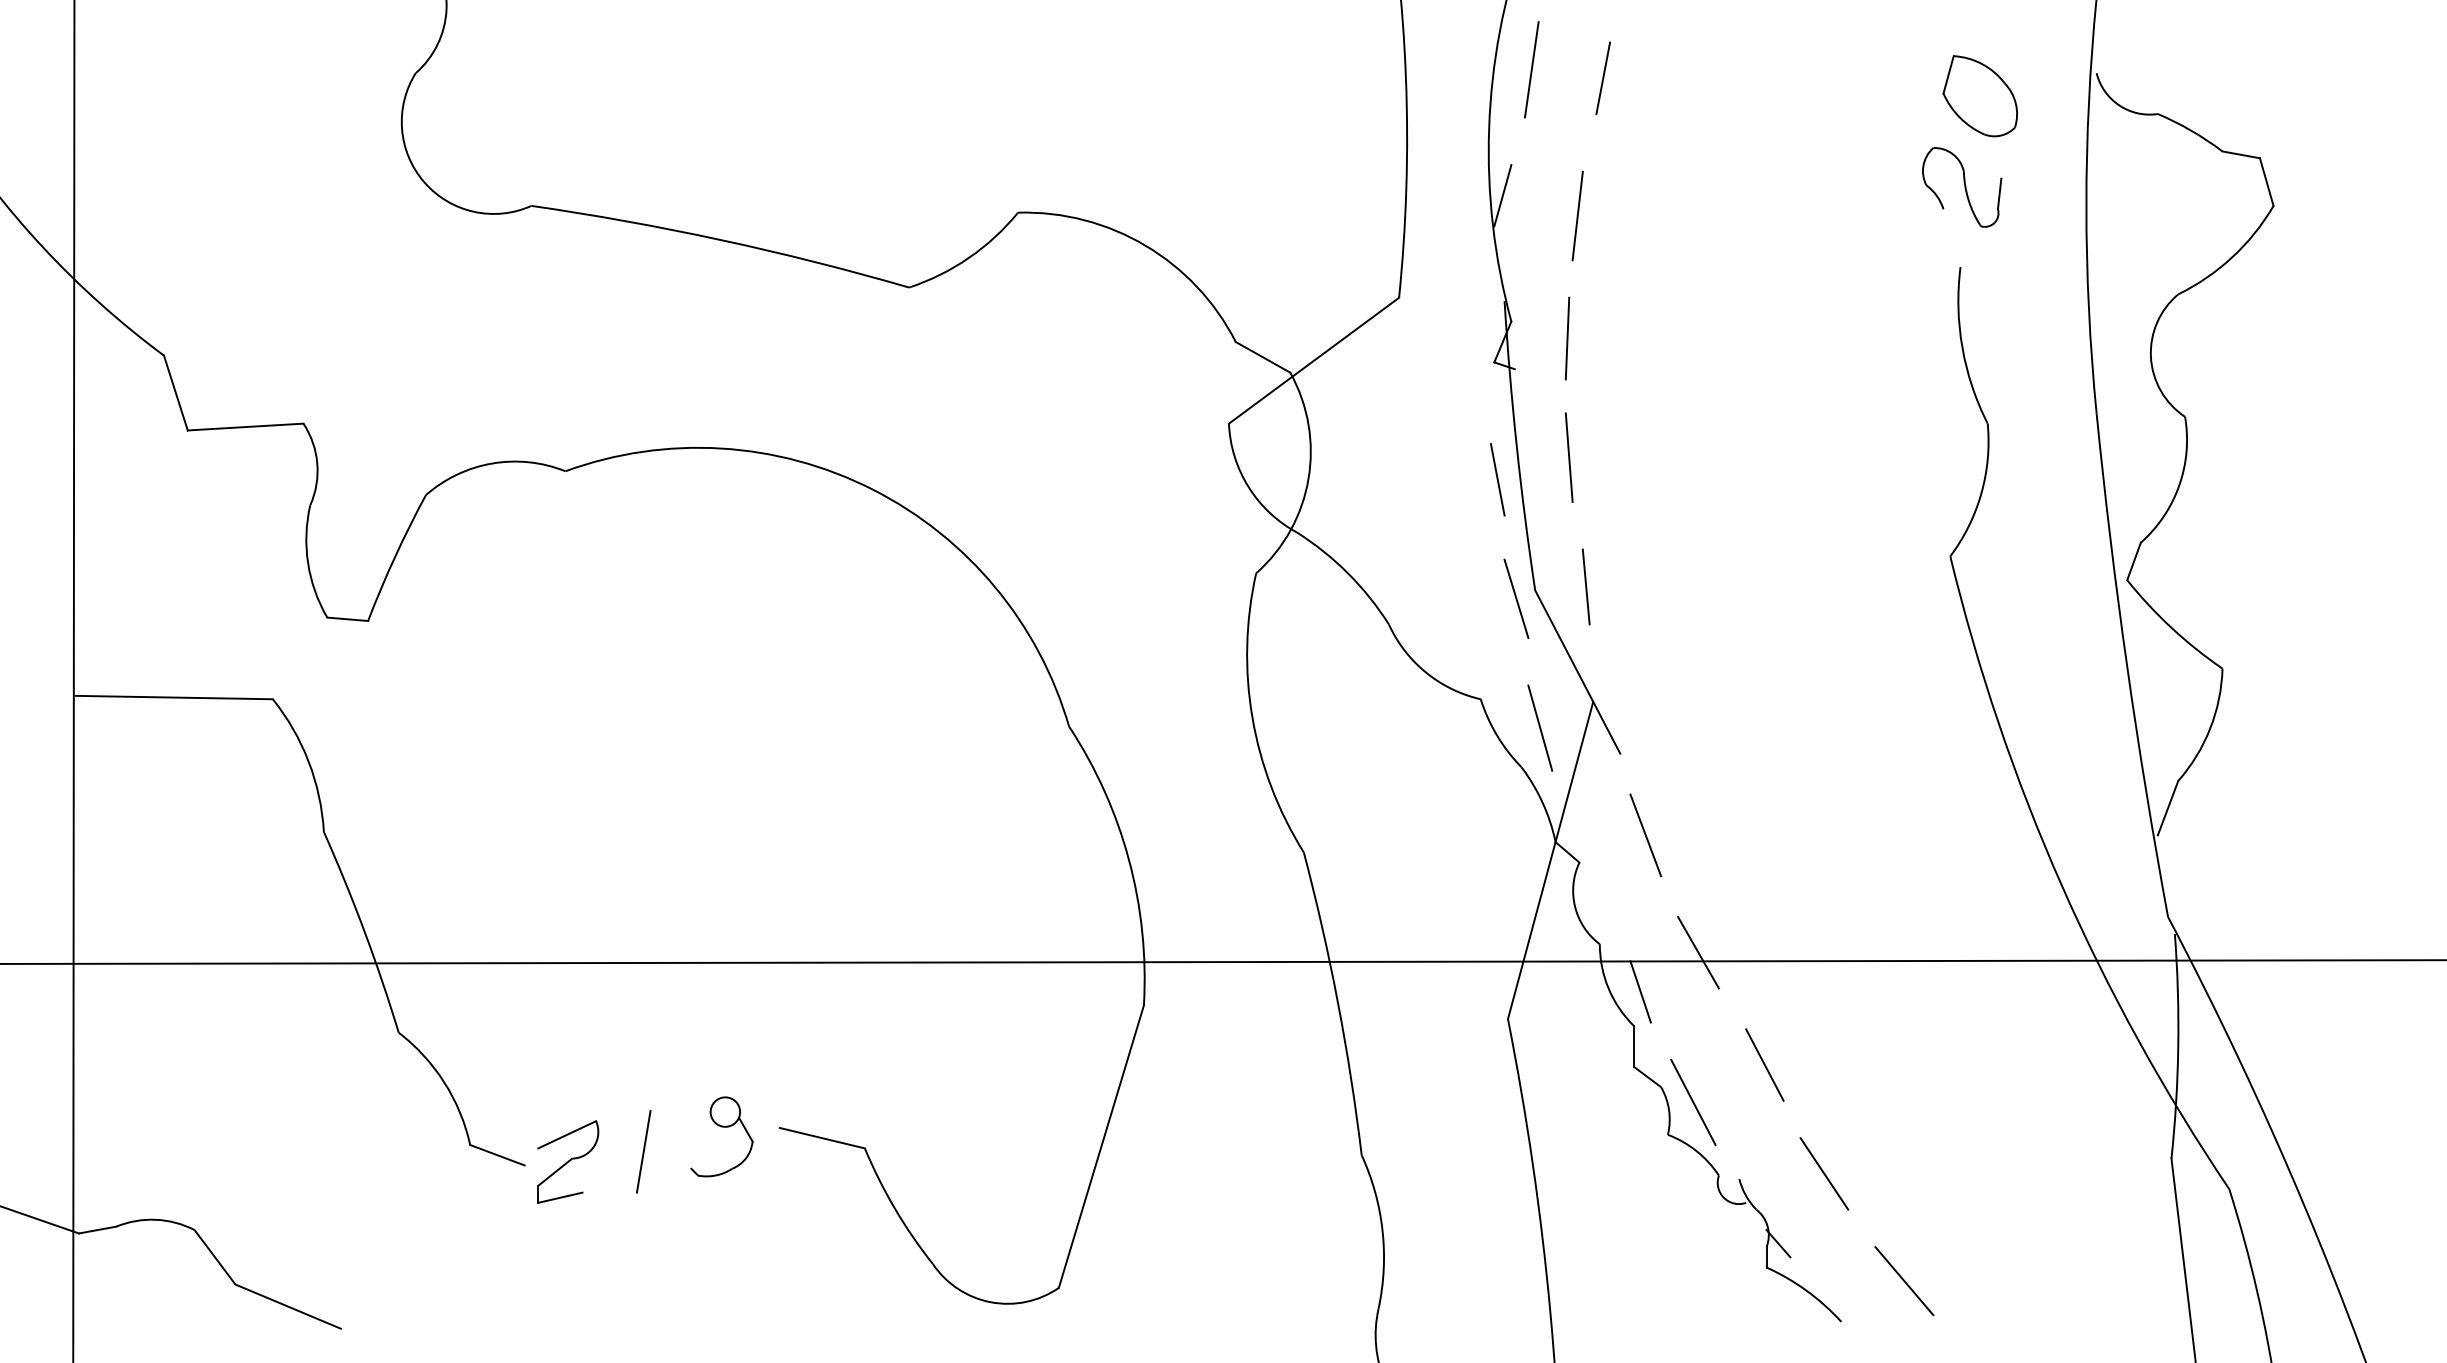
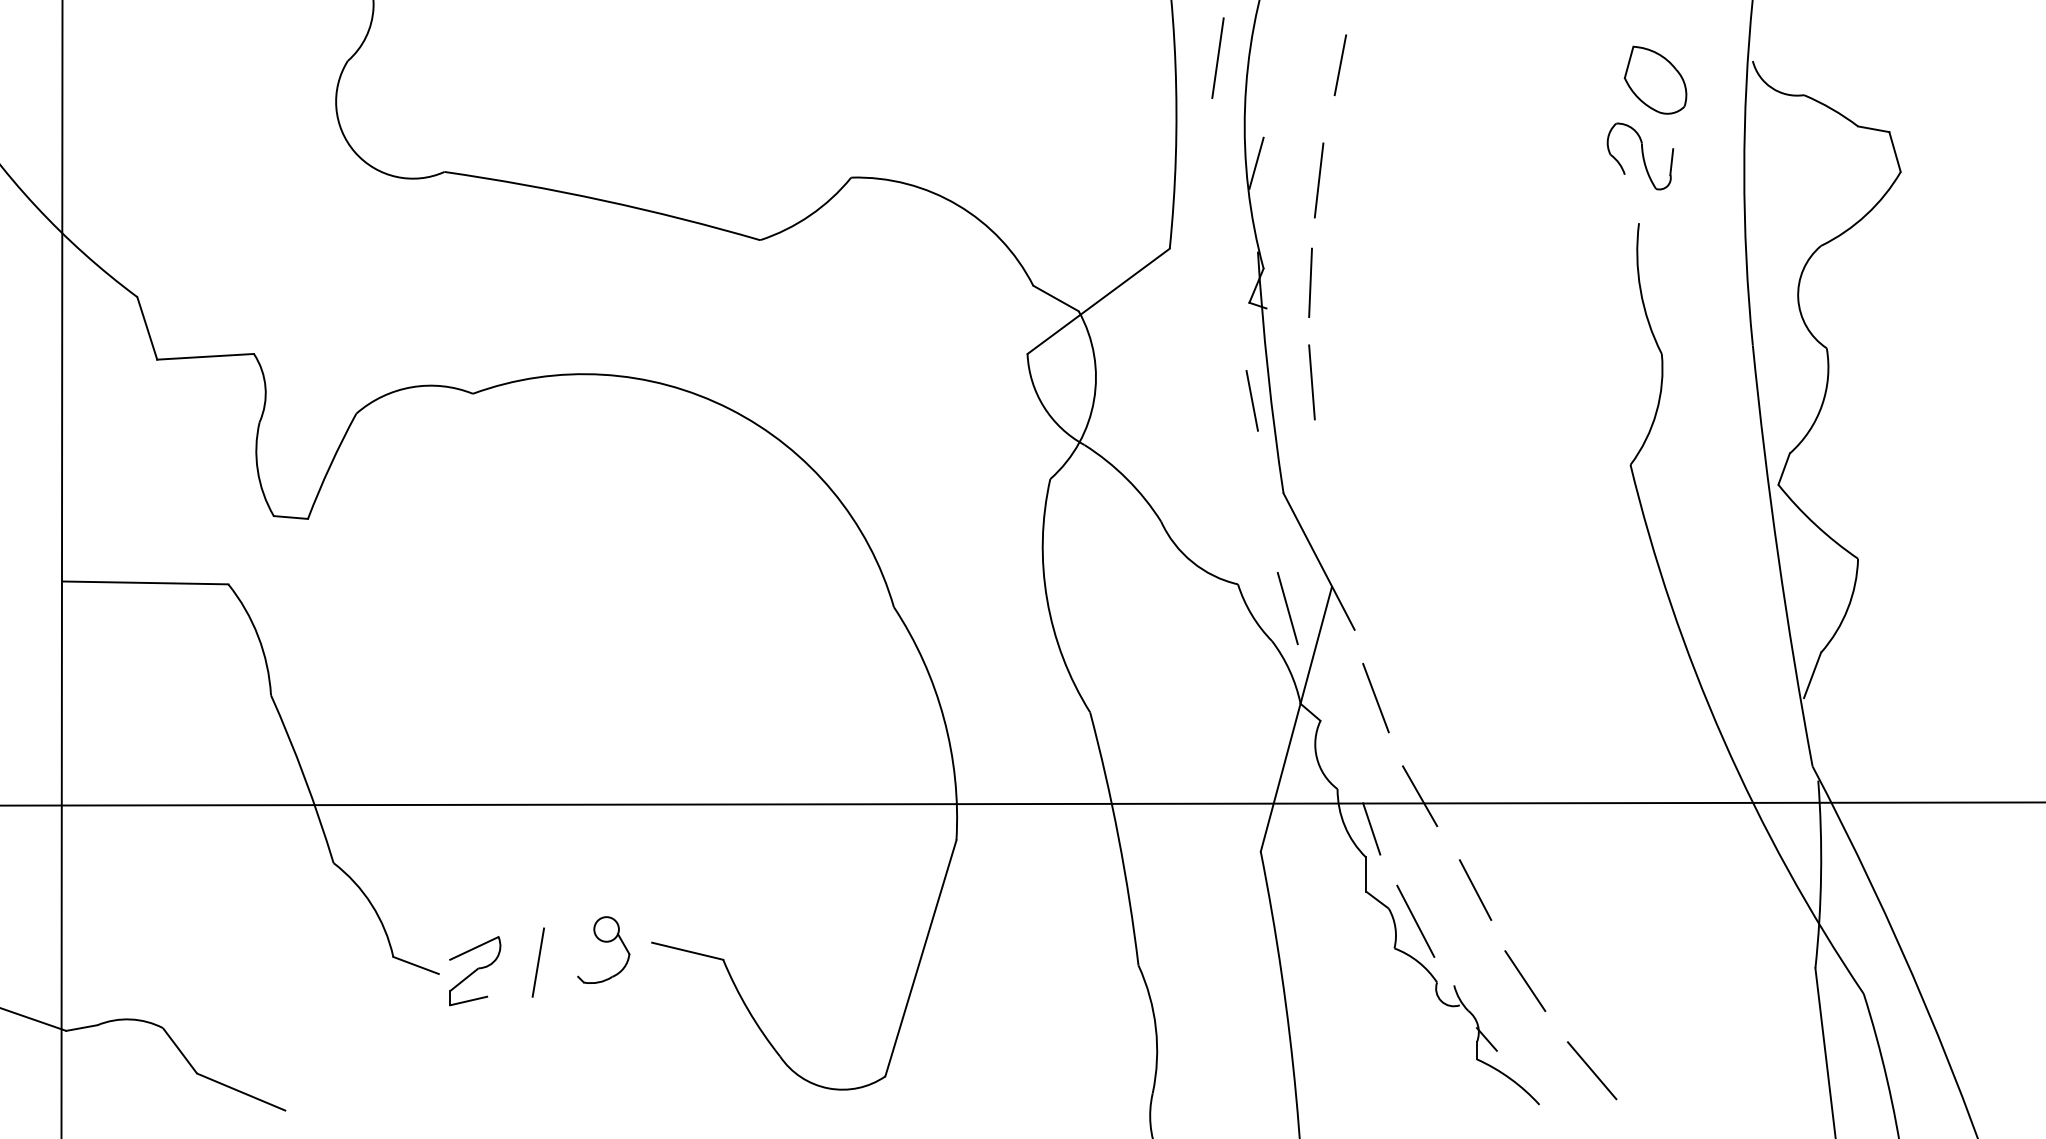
line: (1531, 69) -> (1217, 57), moved
line: (1585, 586) -> (1325, 490), removed
line: (1516, 598) -> (1267, 500), removed

